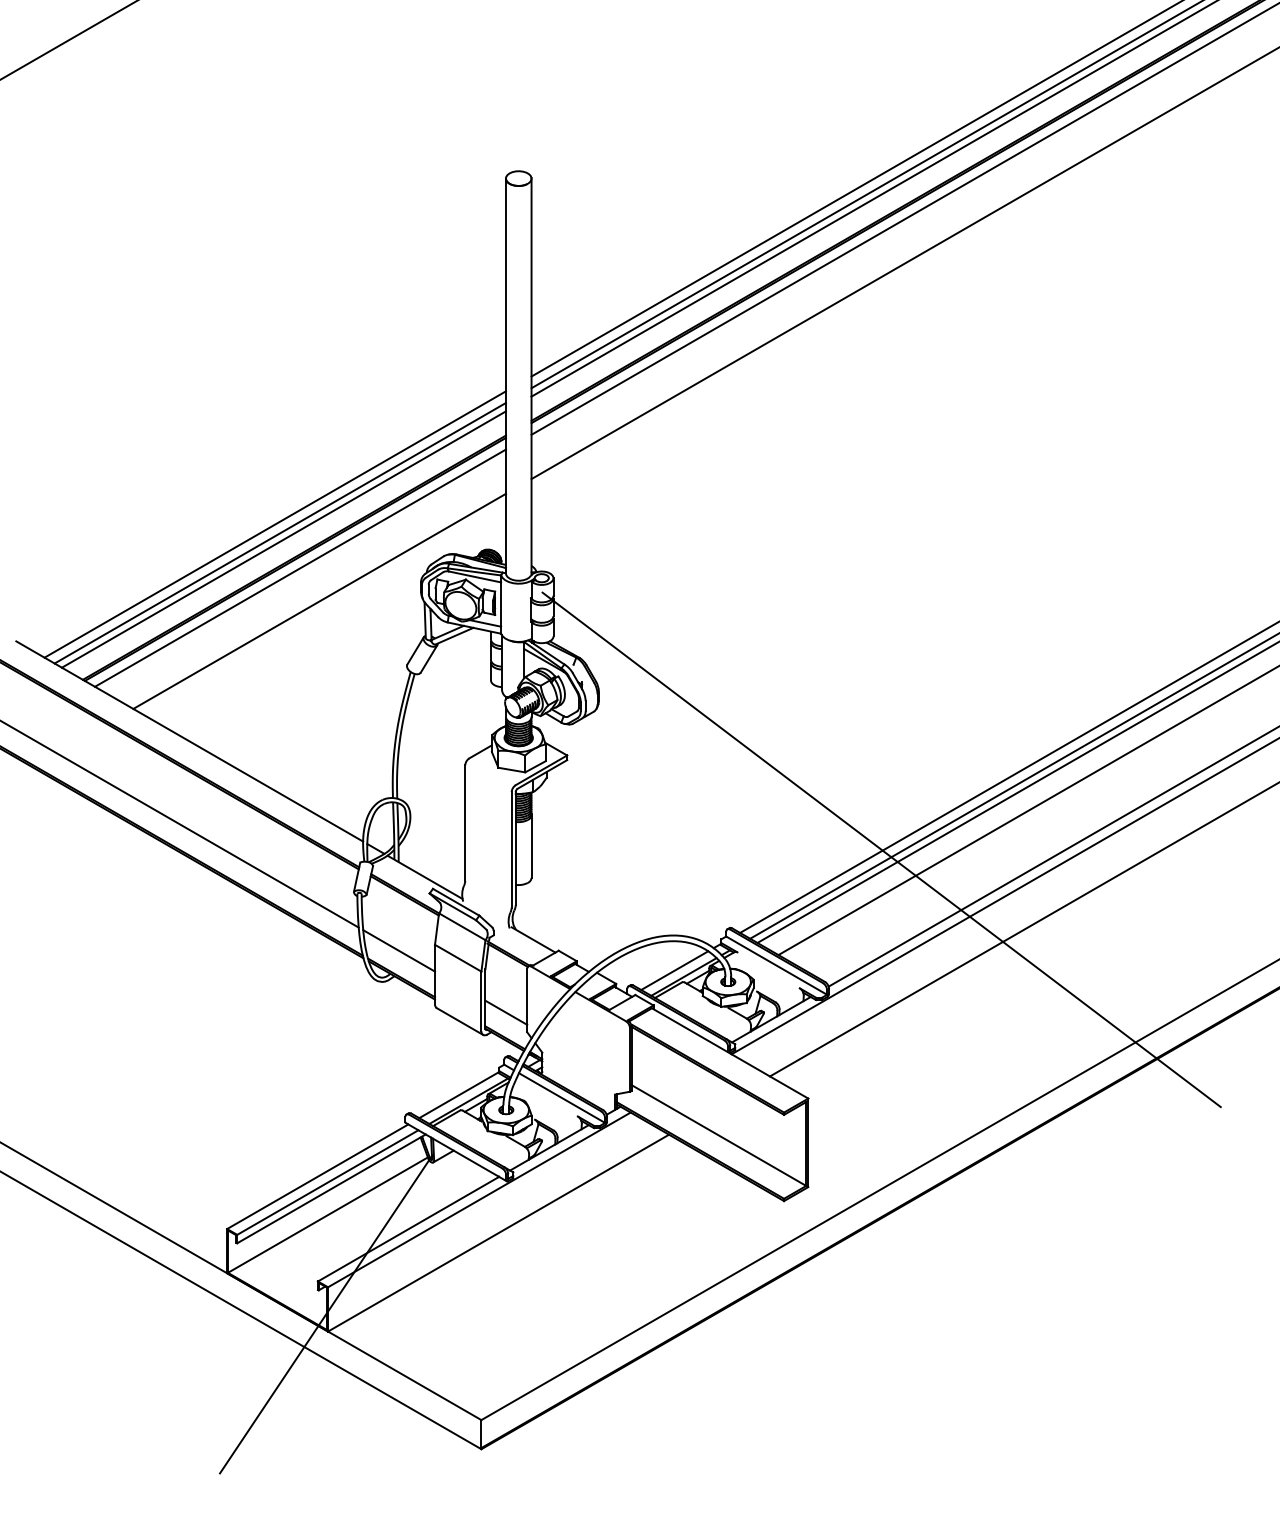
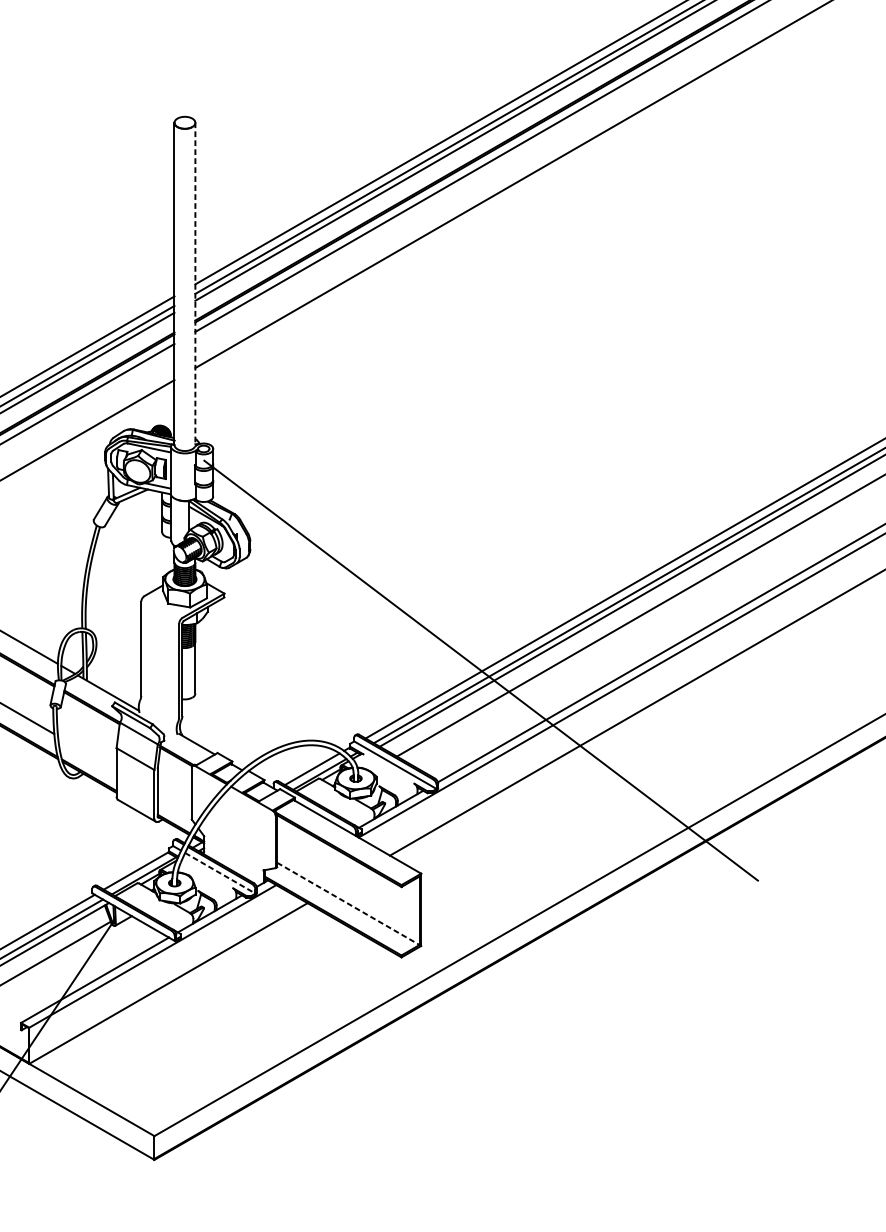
line: (531, 376) -> (195, 284), solid -> dashed
line: (399, 950) -> (87, 752), removed
line: (506, 1012) -> (174, 803), removed
line: (562, 1098) -> (220, 873), solid -> dashed
line: (719, 1135) -> (348, 903), solid -> dashed

